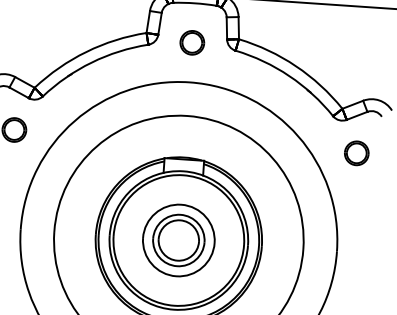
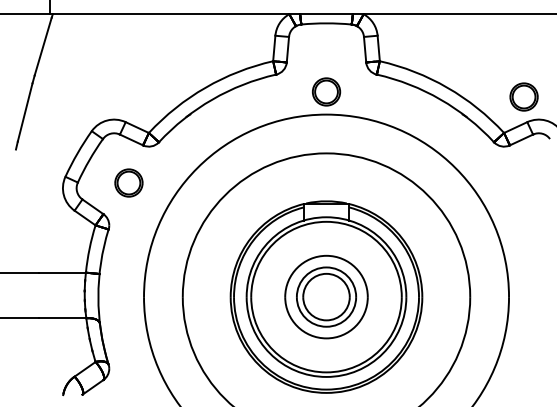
part: (192, 42) -> (326, 91), moved
part: (356, 152) -> (523, 96), moved

